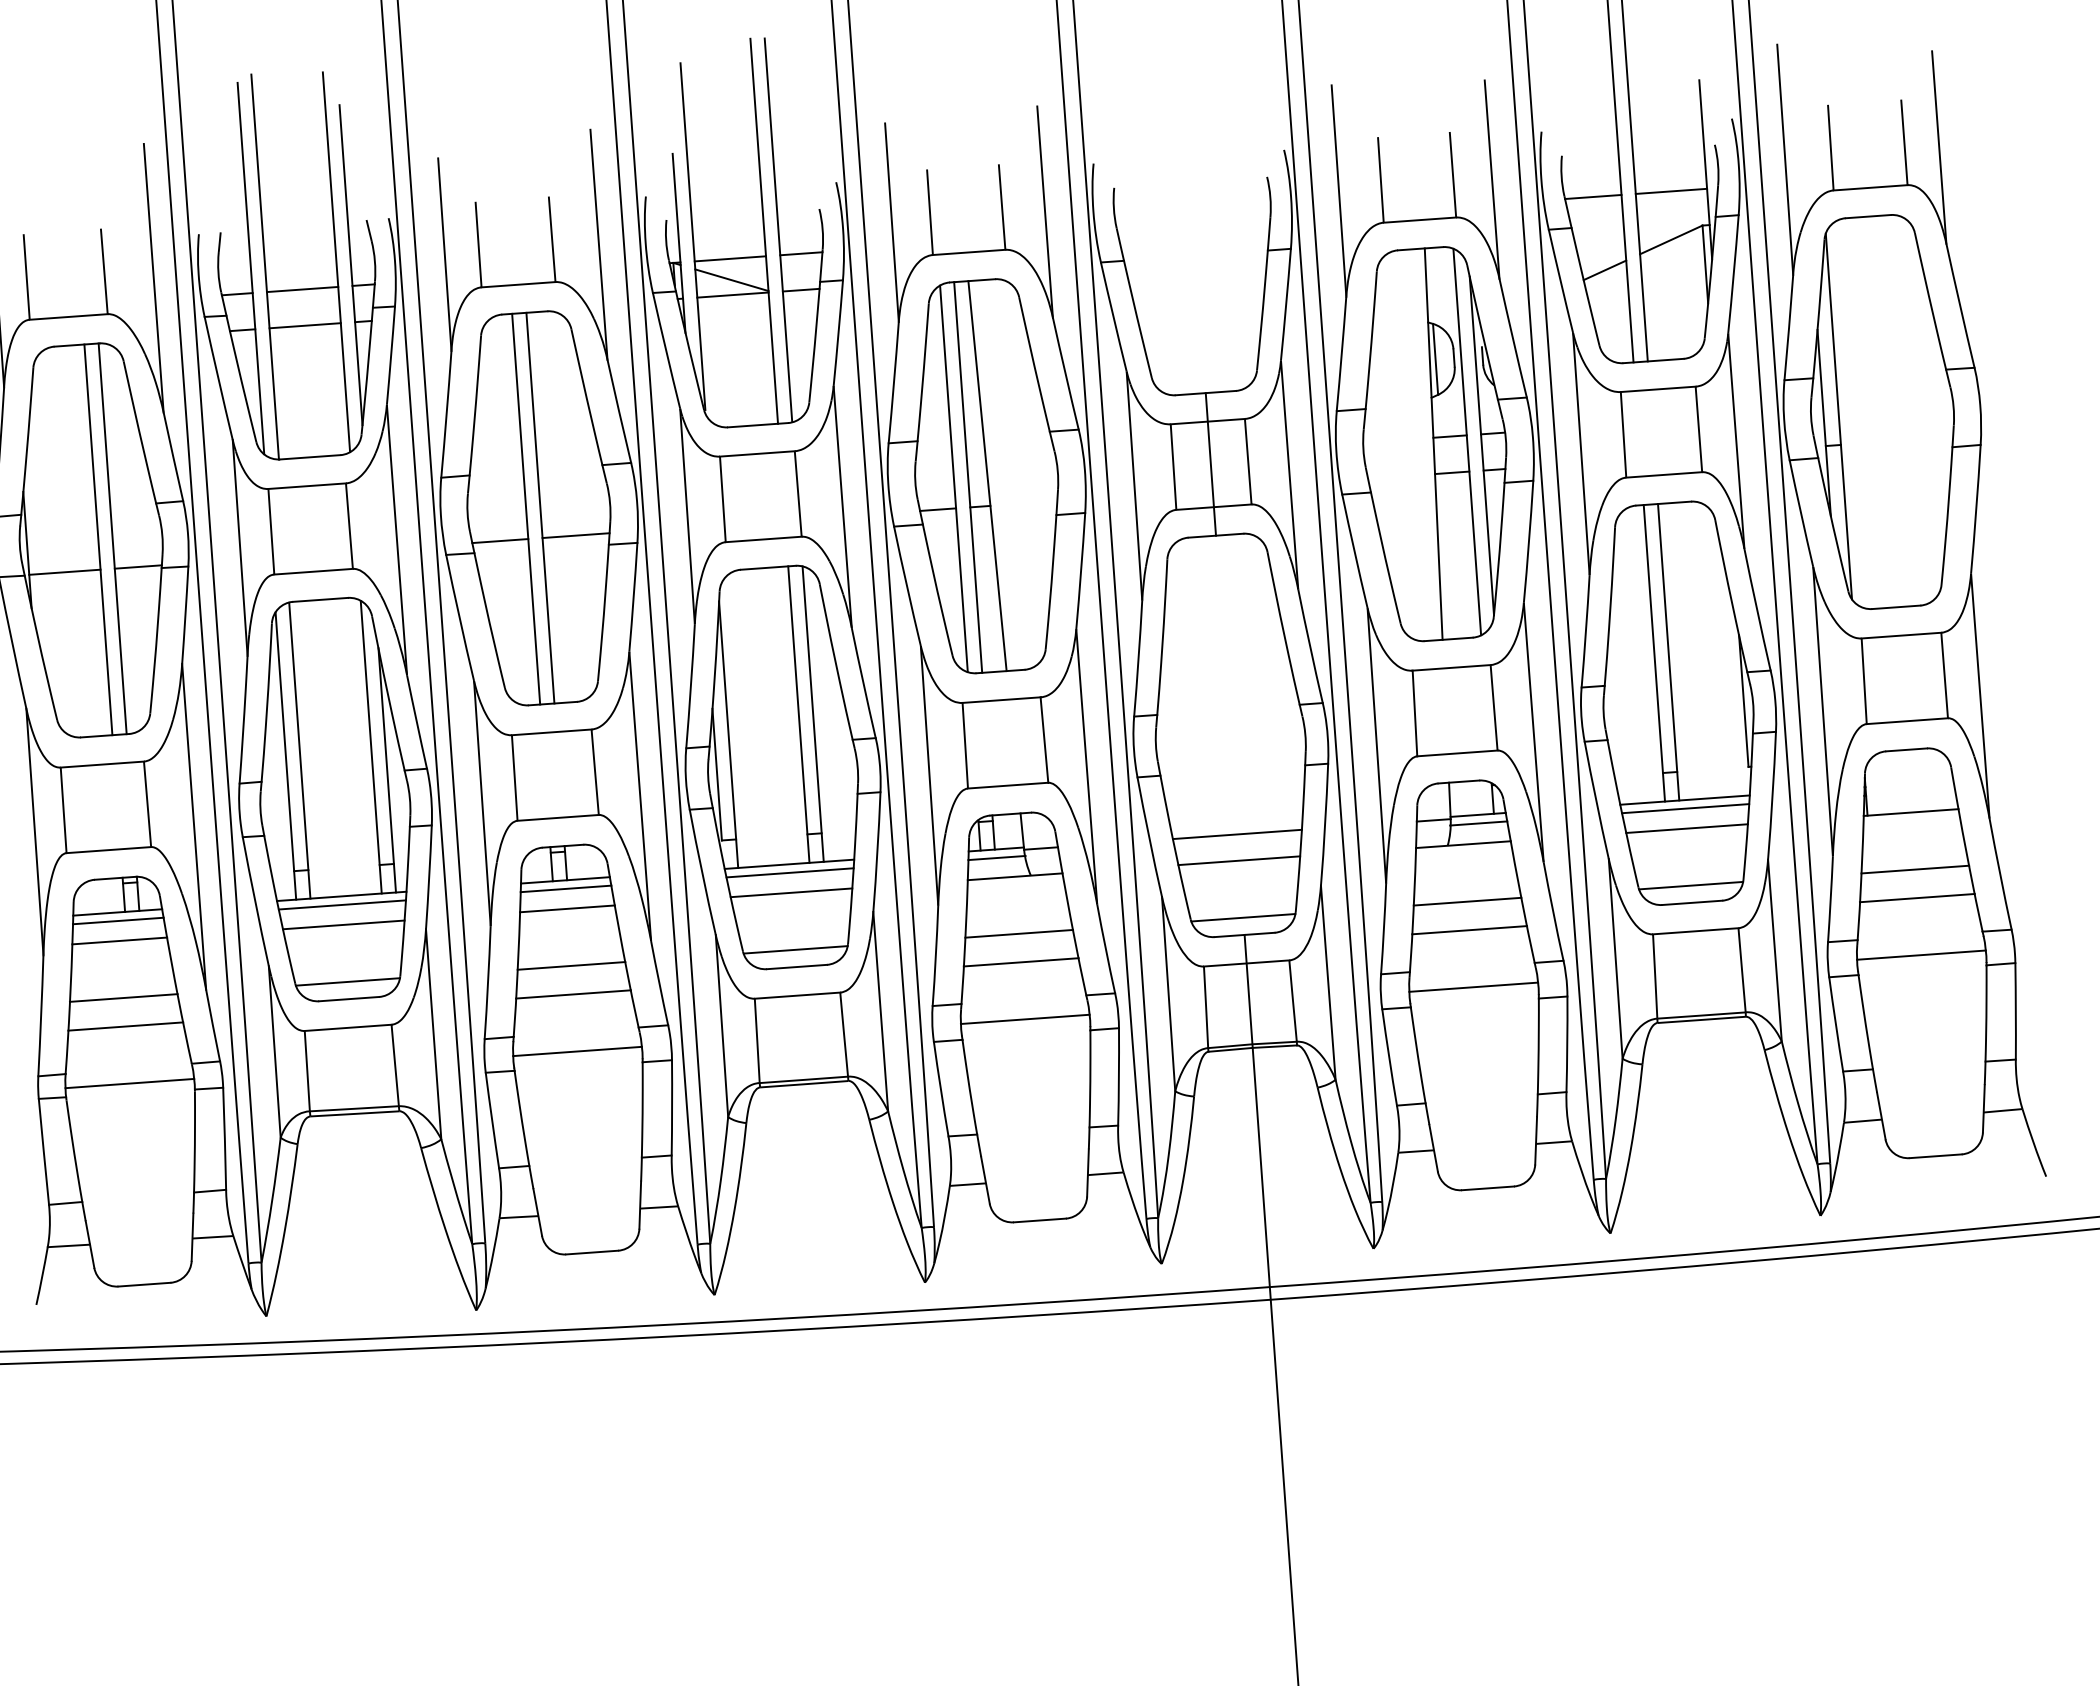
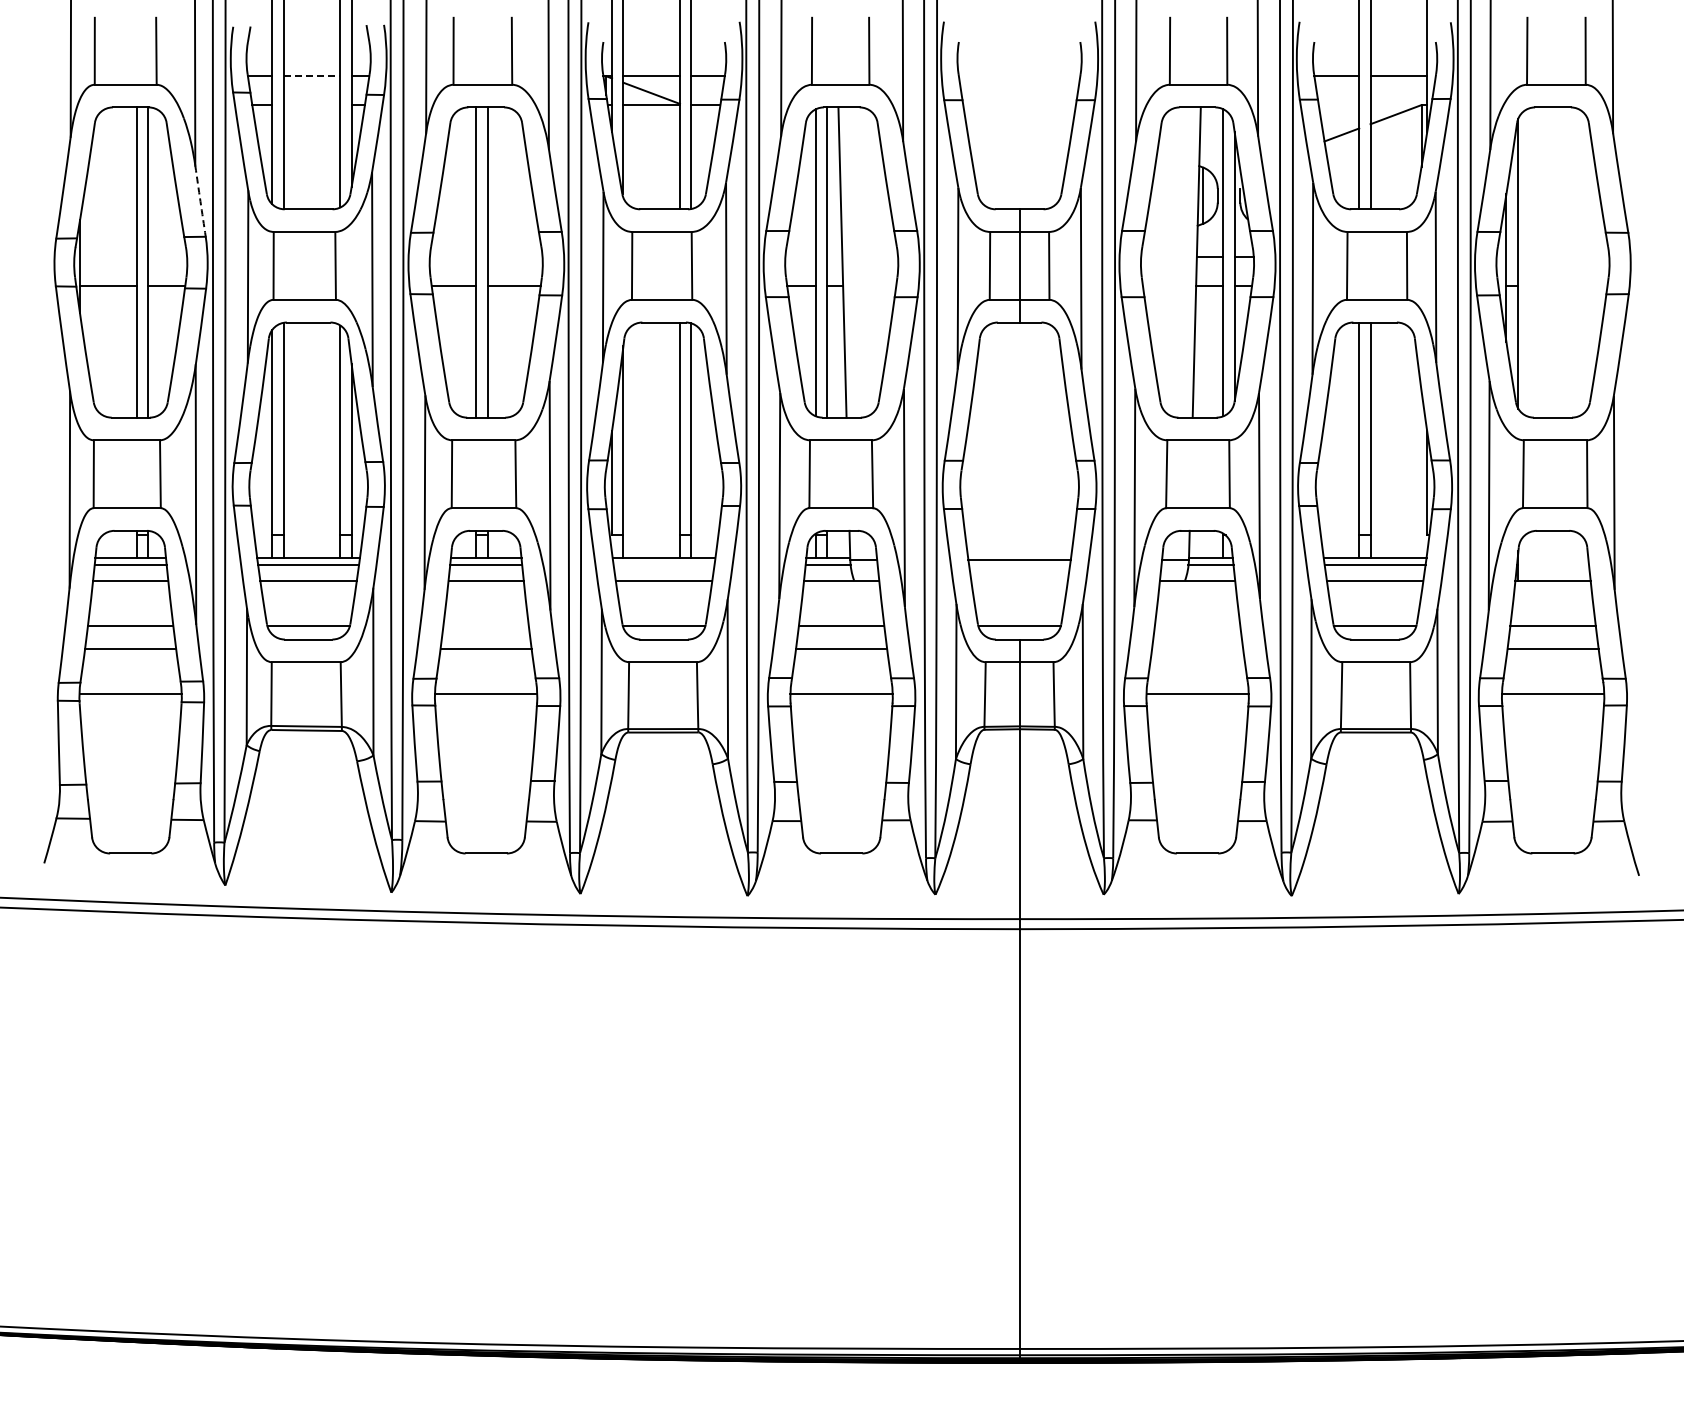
line: (303, 289) -> (312, 76), solid -> dashed
line: (304, 326) -> (311, 105), removed
arc: (173, 457) -> (200, 201), solid -> dashed
line: (1239, 860) -> (1019, 580), removed
line: (789, 872) -> (663, 564), removed
line: (1467, 901) -> (1197, 625), removed
line: (1469, 930) -> (1197, 648), removed
line: (570, 965) -> (485, 625), removed

